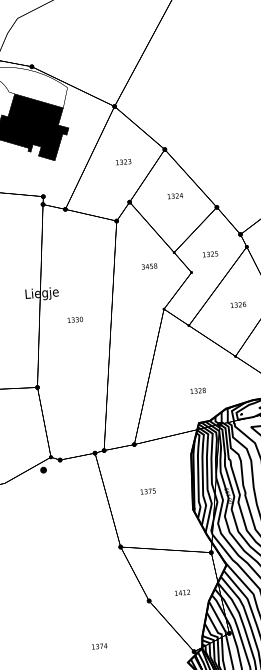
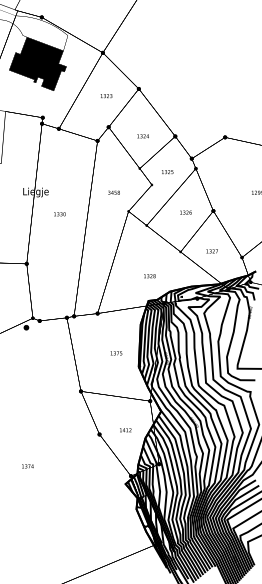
text: (174, 196) -> (142, 136), moved
text: (148, 266) -> (113, 192), moved
text: (148, 491) -> (116, 353), moved
text: (99, 646) -> (27, 466), moved

